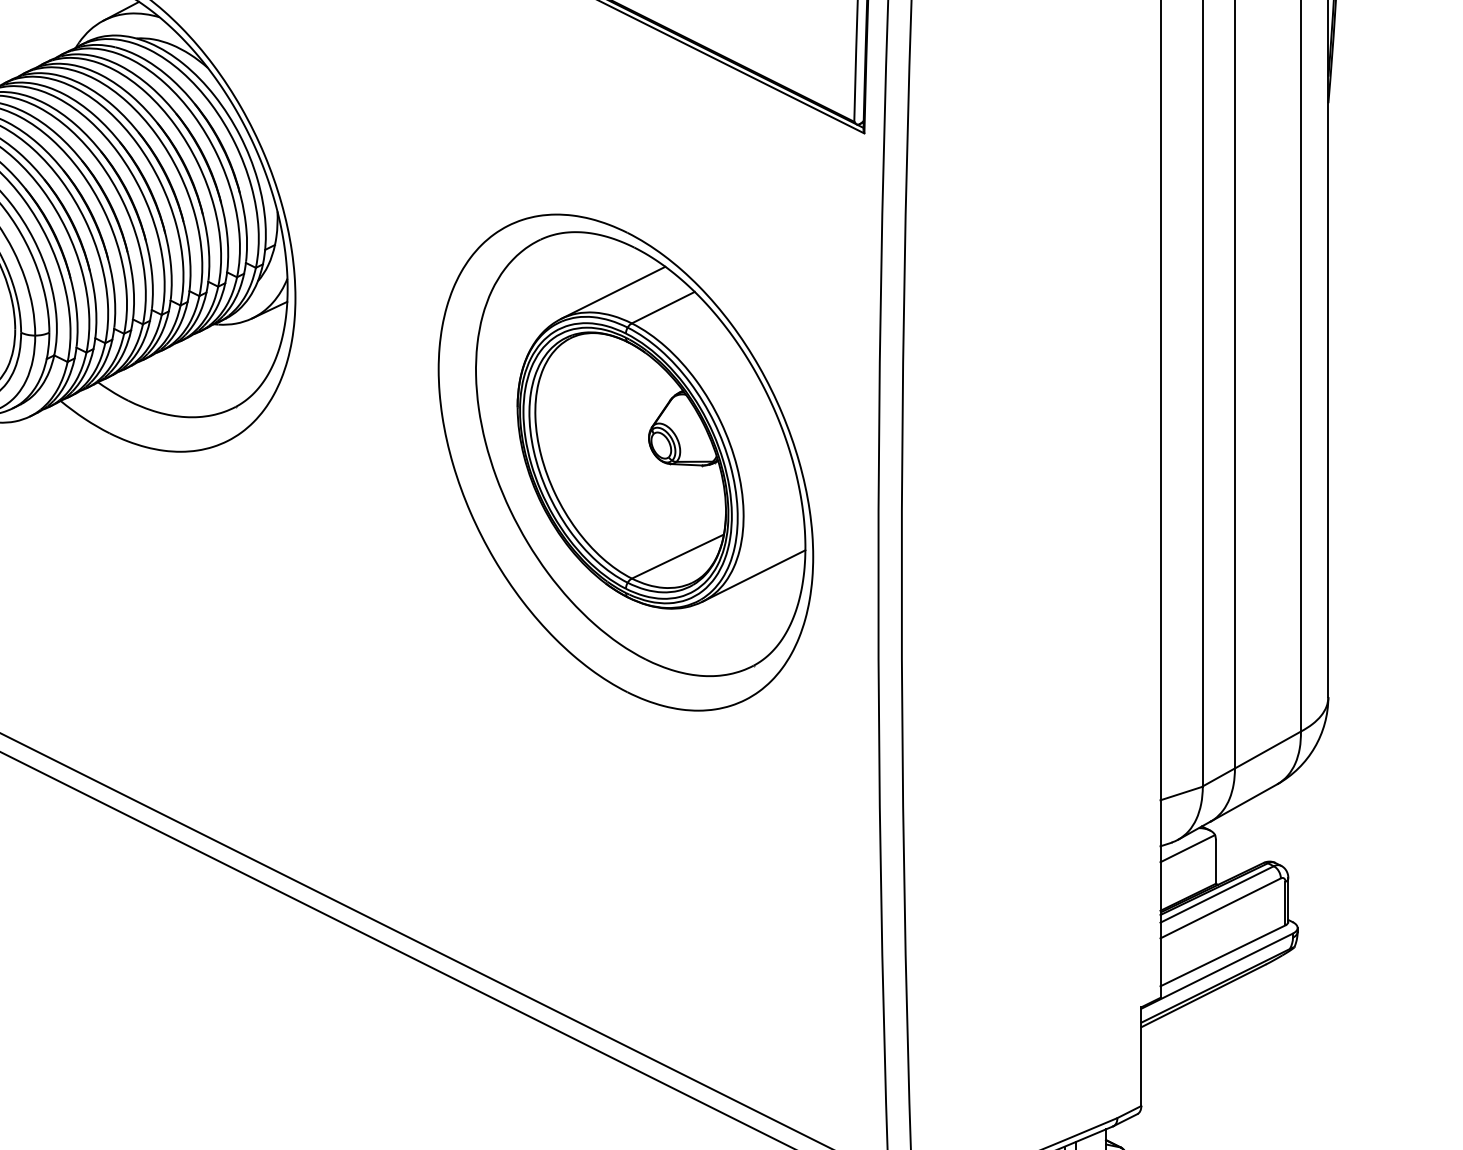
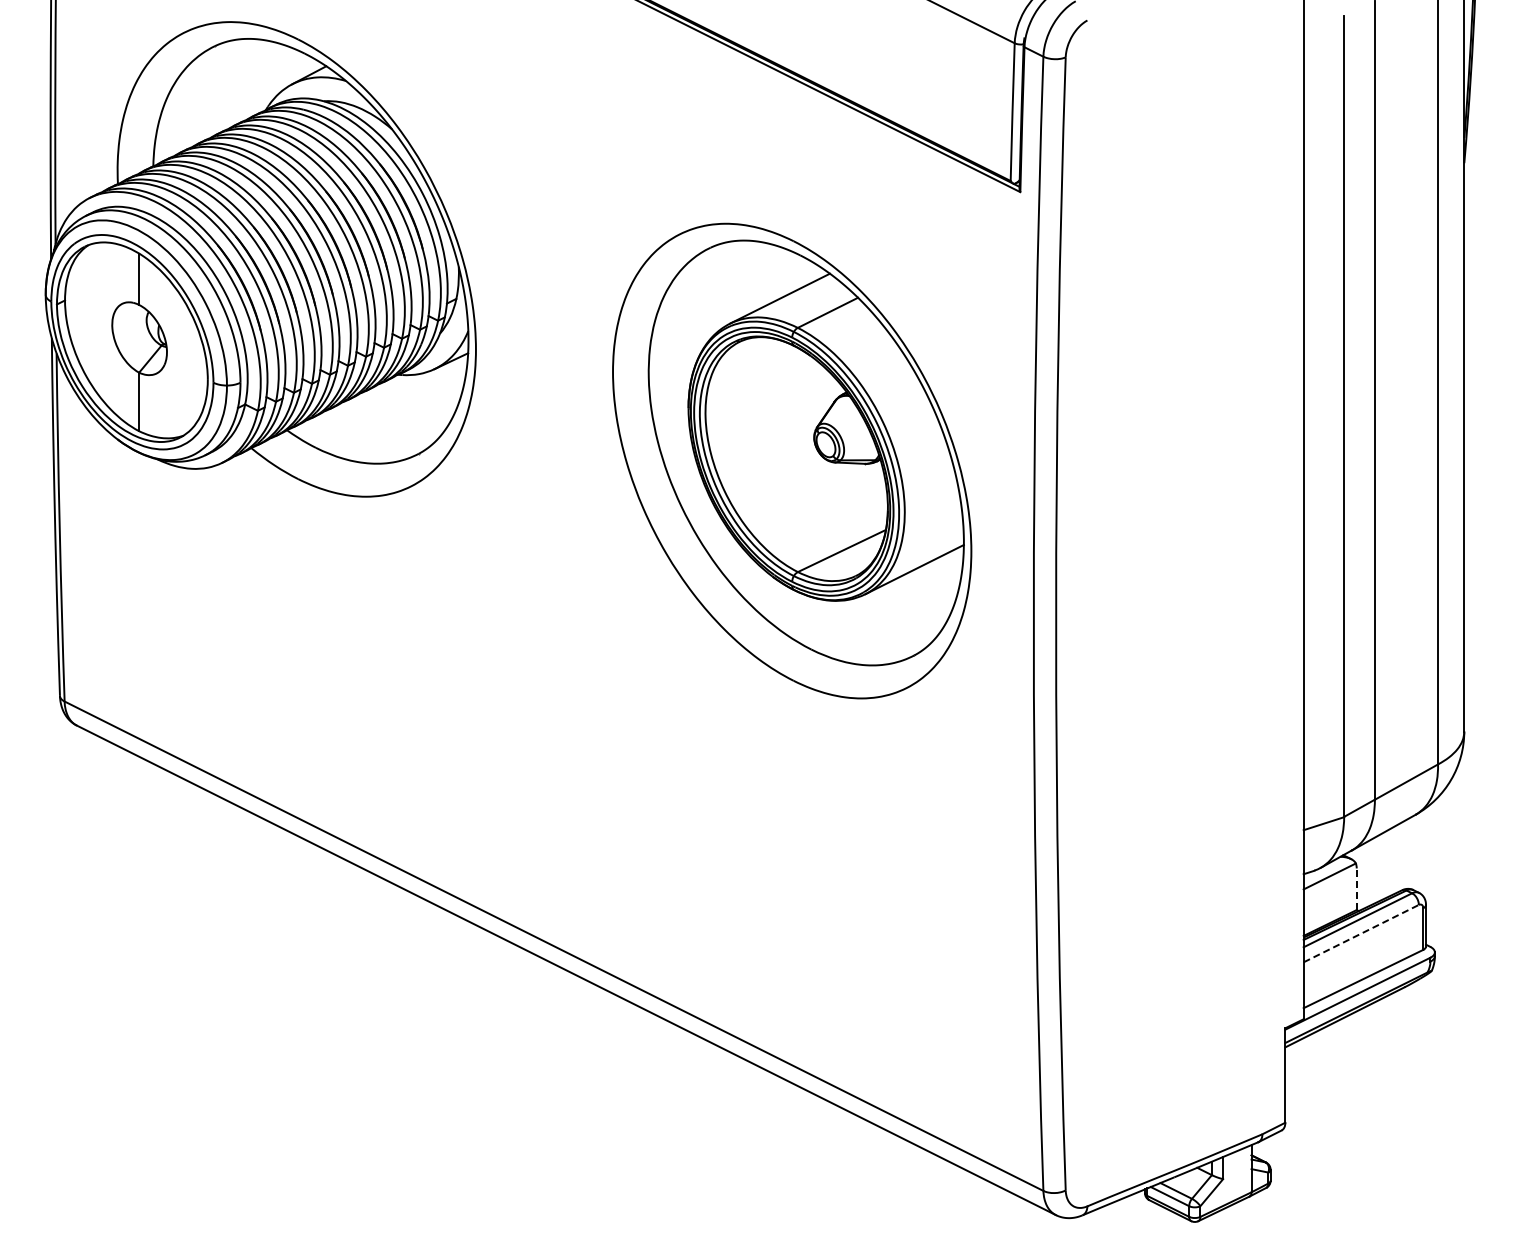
part: (626, 461) -> (792, 460), moved
line: (1215, 862) -> (1356, 889), solid -> dashed
line: (1220, 908) -> (1361, 933), solid -> dashed

